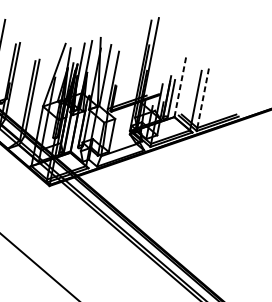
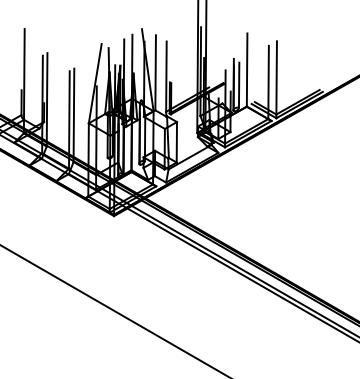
line: (180, 87) -> (247, 70), dashed -> solid
line: (203, 97) -> (276, 77), dashed -> solid

